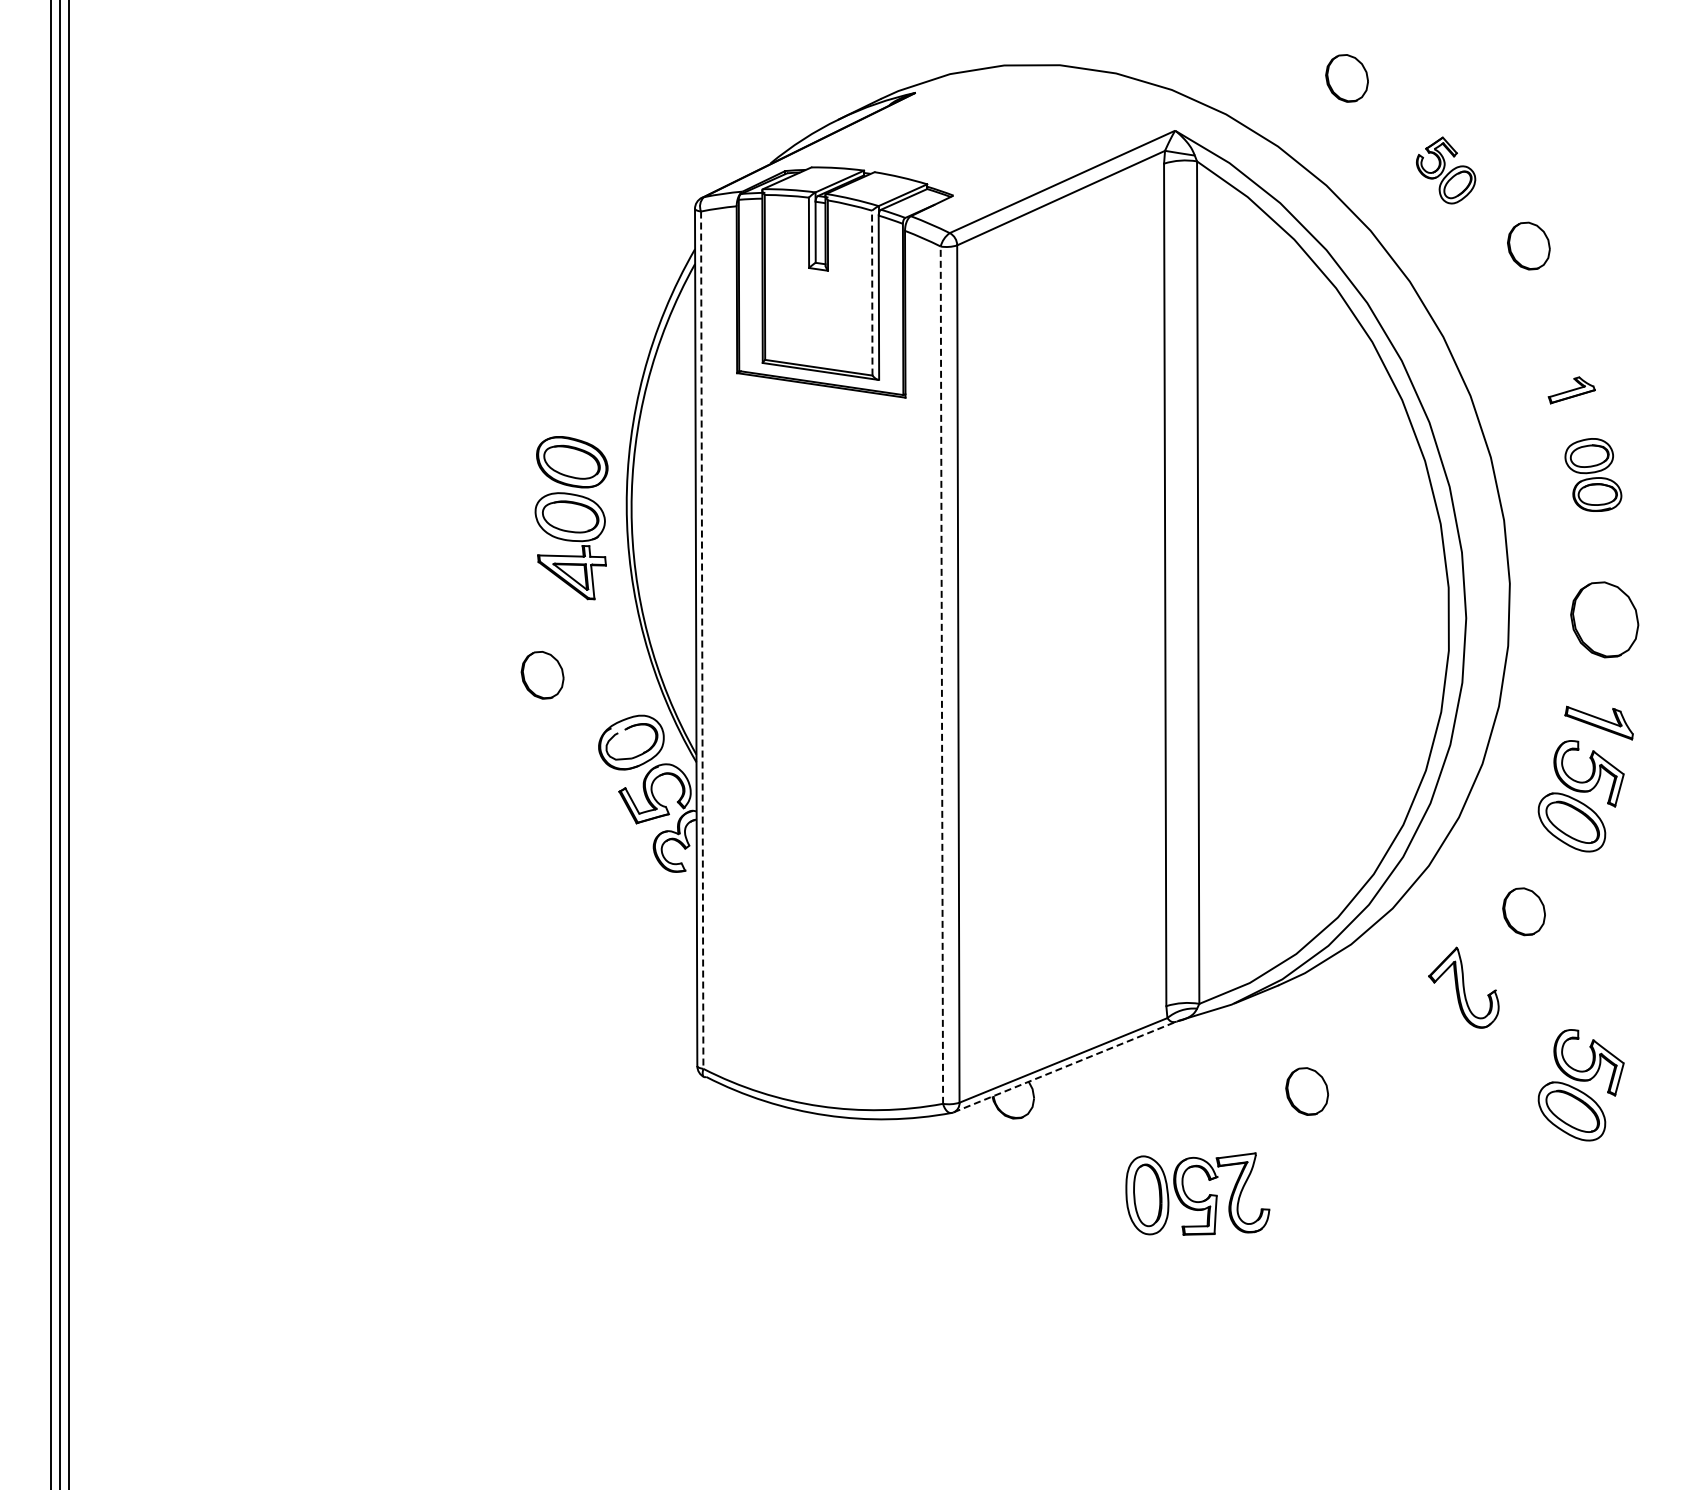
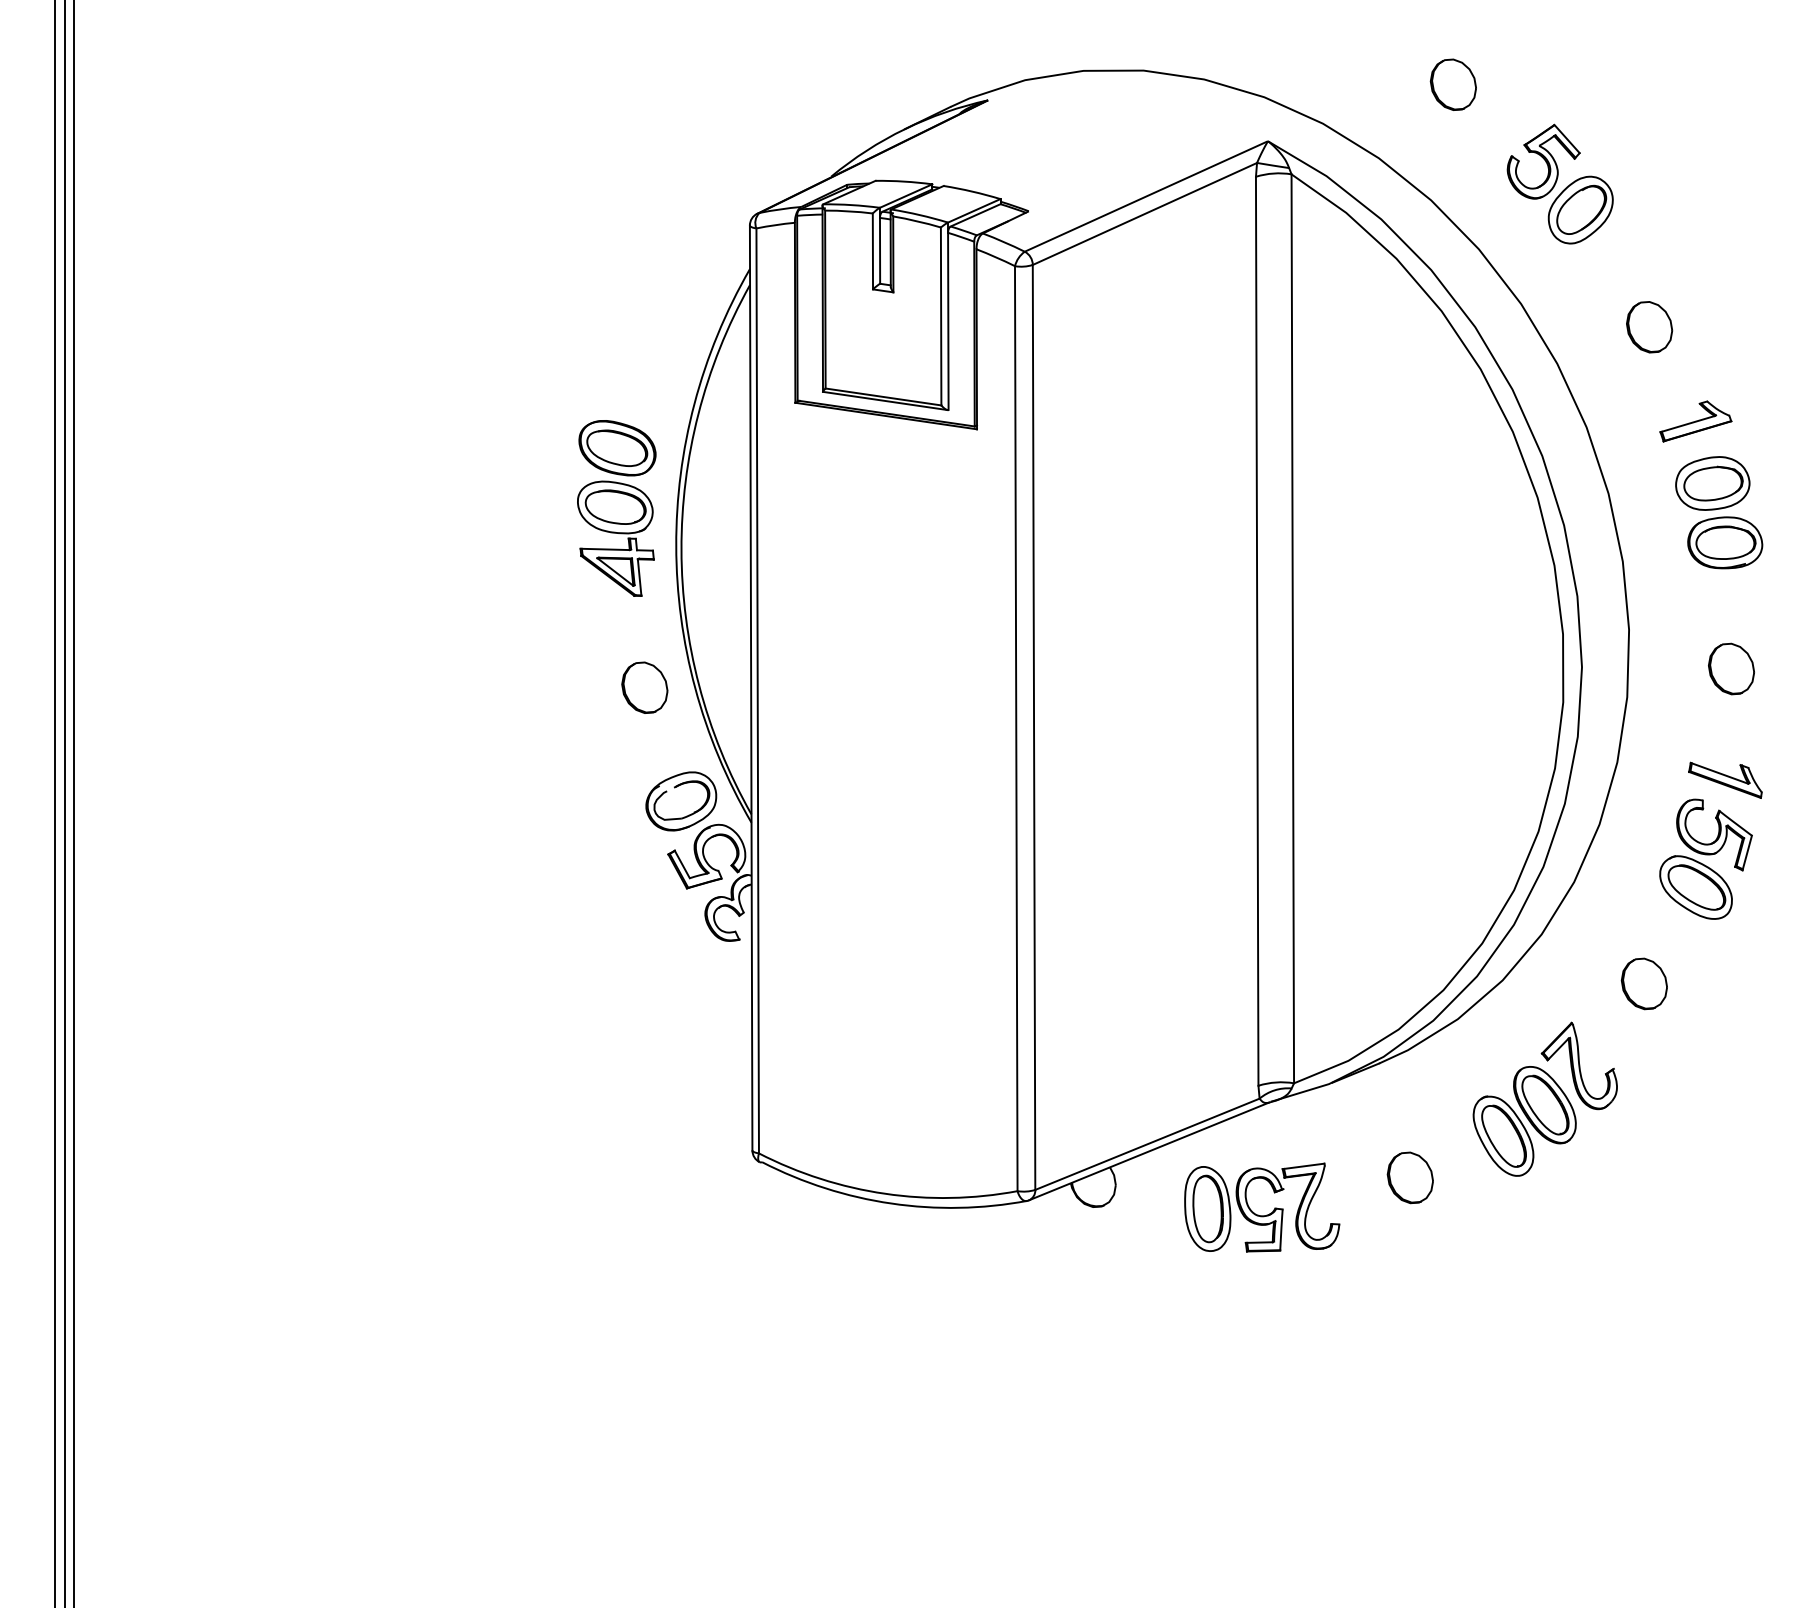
part: (1445, 170) -> (1559, 184), size x1.67
part: (1528, 245) -> (1649, 326), moved
line: (872, 292) -> (941, 315), dashed -> solid
part: (1571, 389) -> (1695, 420), size x1.43
part: (1593, 474) -> (1719, 512), size x1.43
part: (571, 518) -> (616, 508), moved
part: (1604, 619) -> (1731, 668), size x0.62
line: (702, 640) -> (757, 691), dashed -> solid
part: (542, 675) -> (644, 688), moved
line: (941, 675) -> (1015, 729), dashed -> solid
part: (1412, 1038) -> (1524, 1120), added
line: (1065, 1066) -> (1149, 1150), dashed -> solid
part: (1580, 1085) -> (1705, 1171), removed
part: (1194, 1200) -> (1258, 1214), moved

